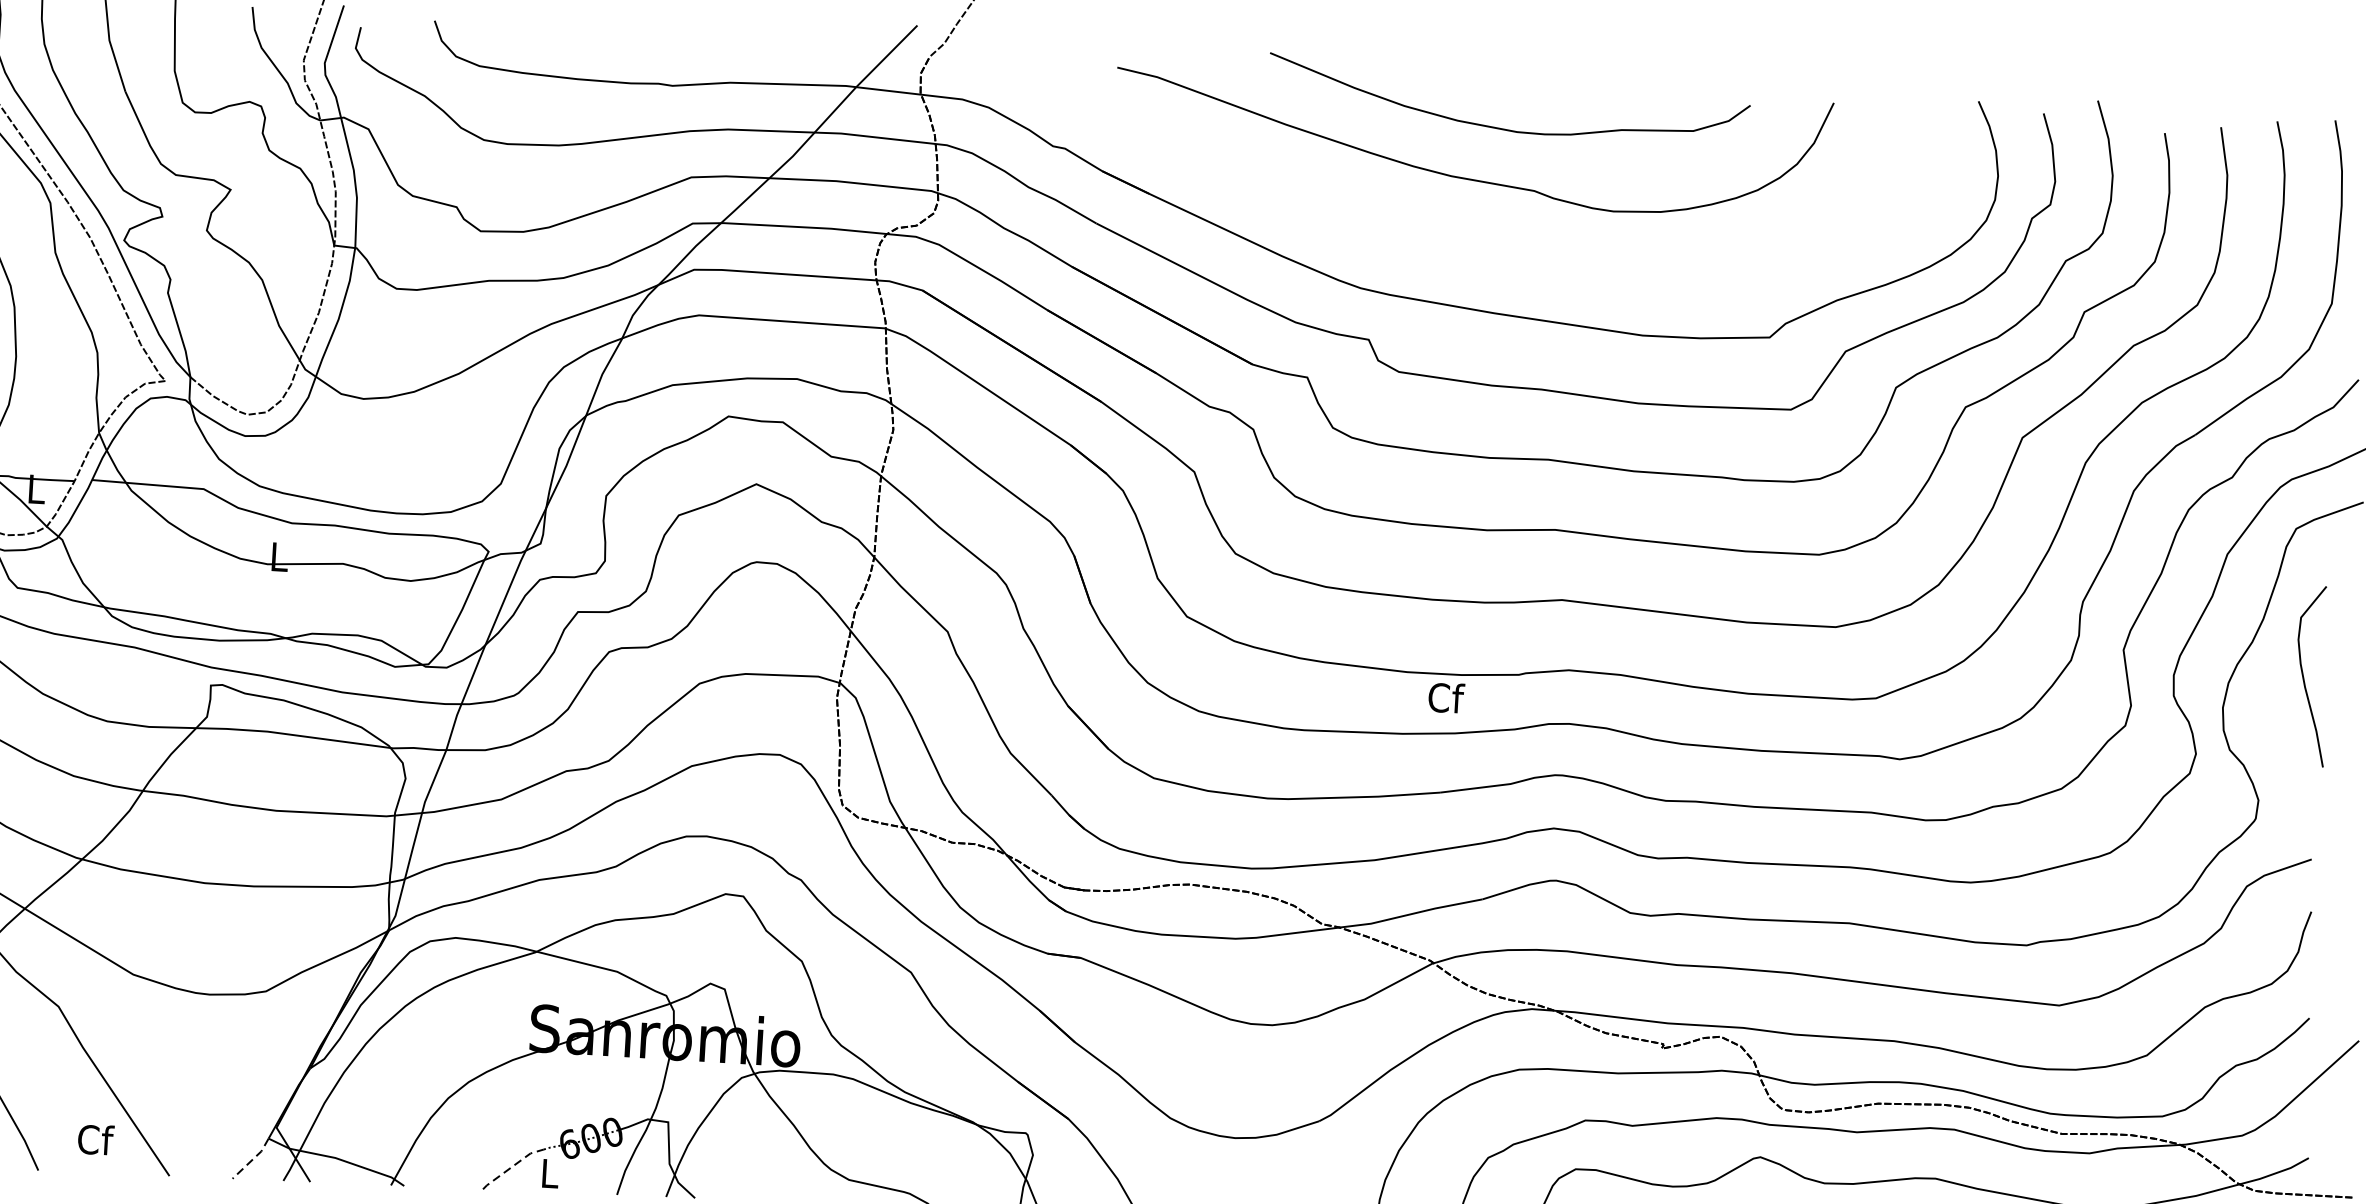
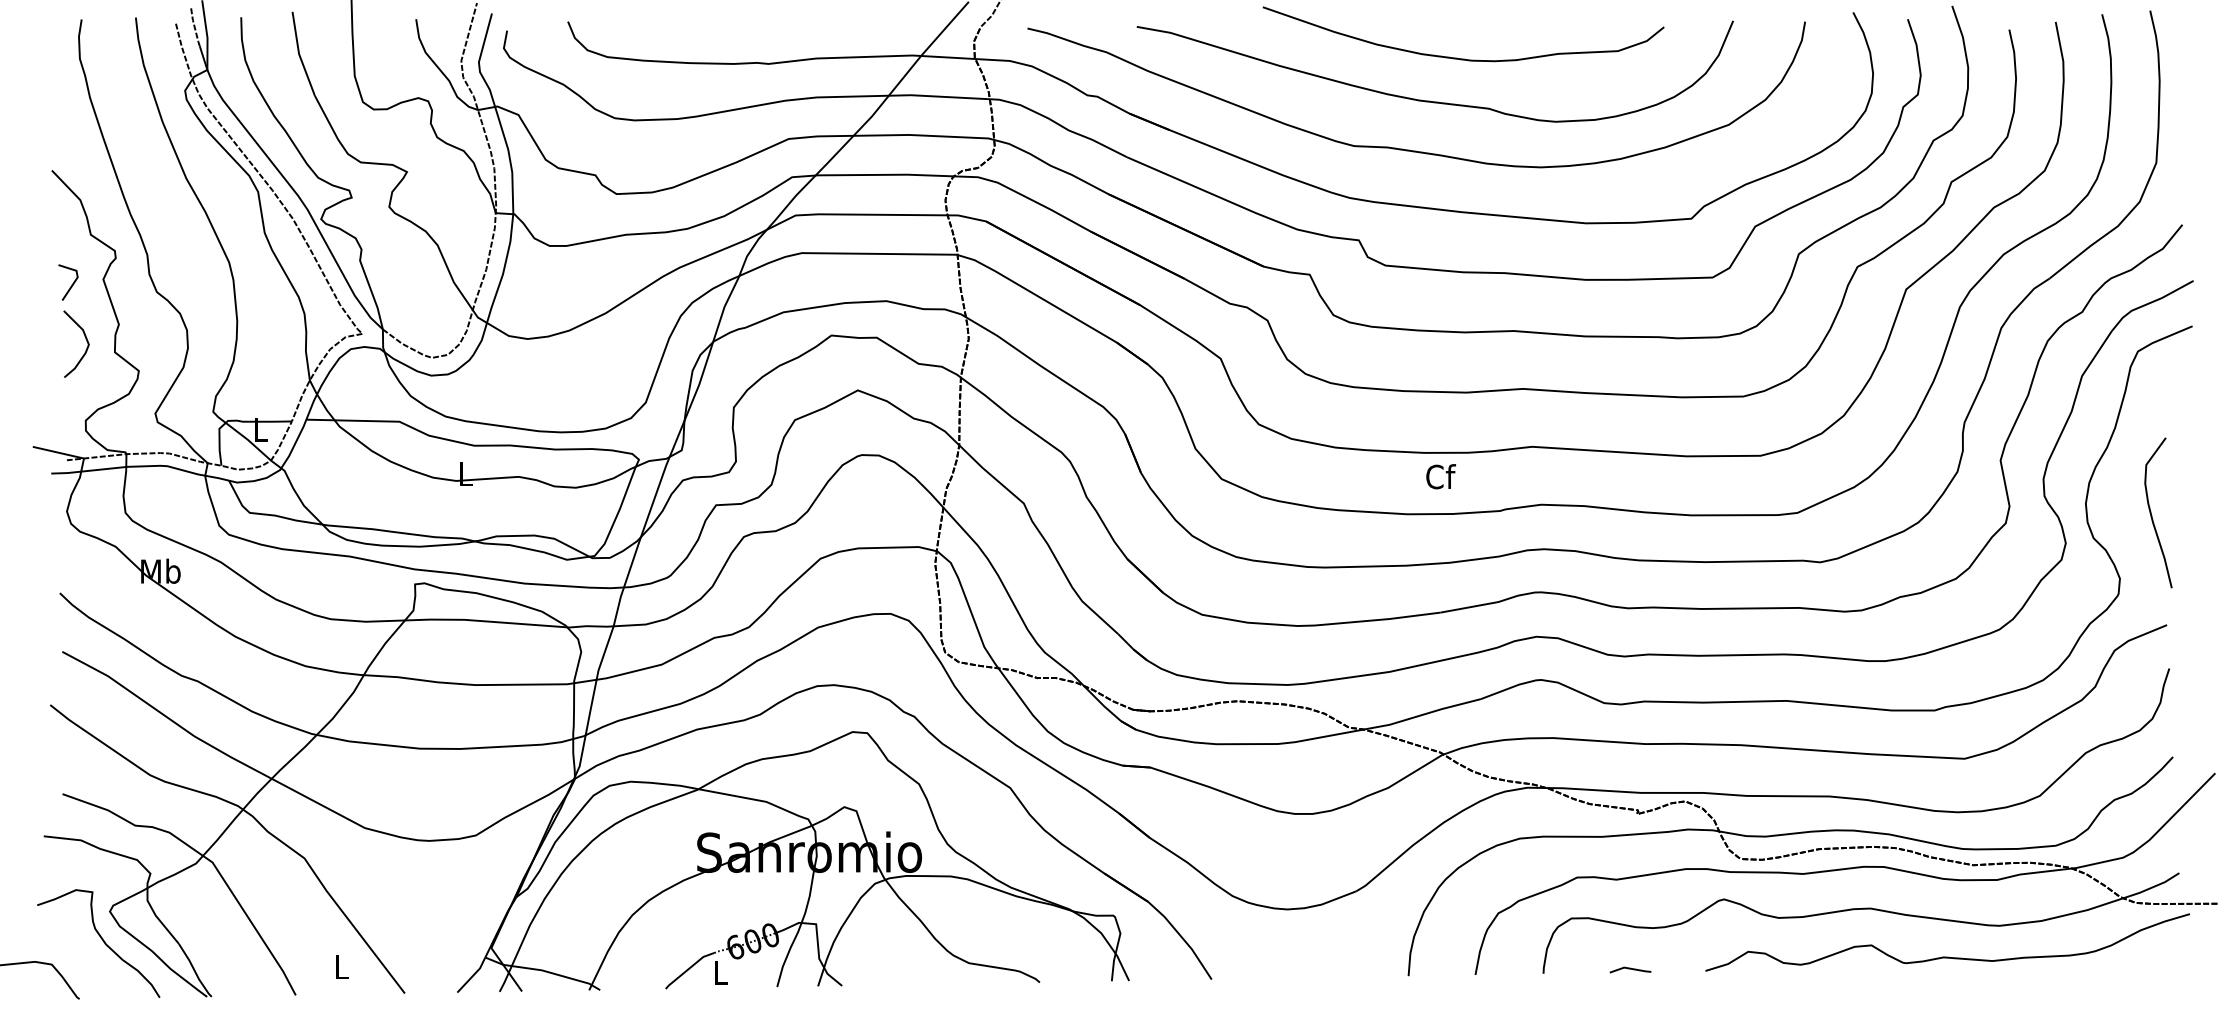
curve: (1436, 234) -> (1409, 149), added
curve: (2304, 678) -> (2152, 515), moved
text: (1445, 697) -> (1440, 476), moved
text: (96, 1139) -> (342, 966), Cf -> L
line: (253, 1159) -> (473, 975), dashed -> solid
line: (511, 1167) -> (688, 969), dashed -> solid

